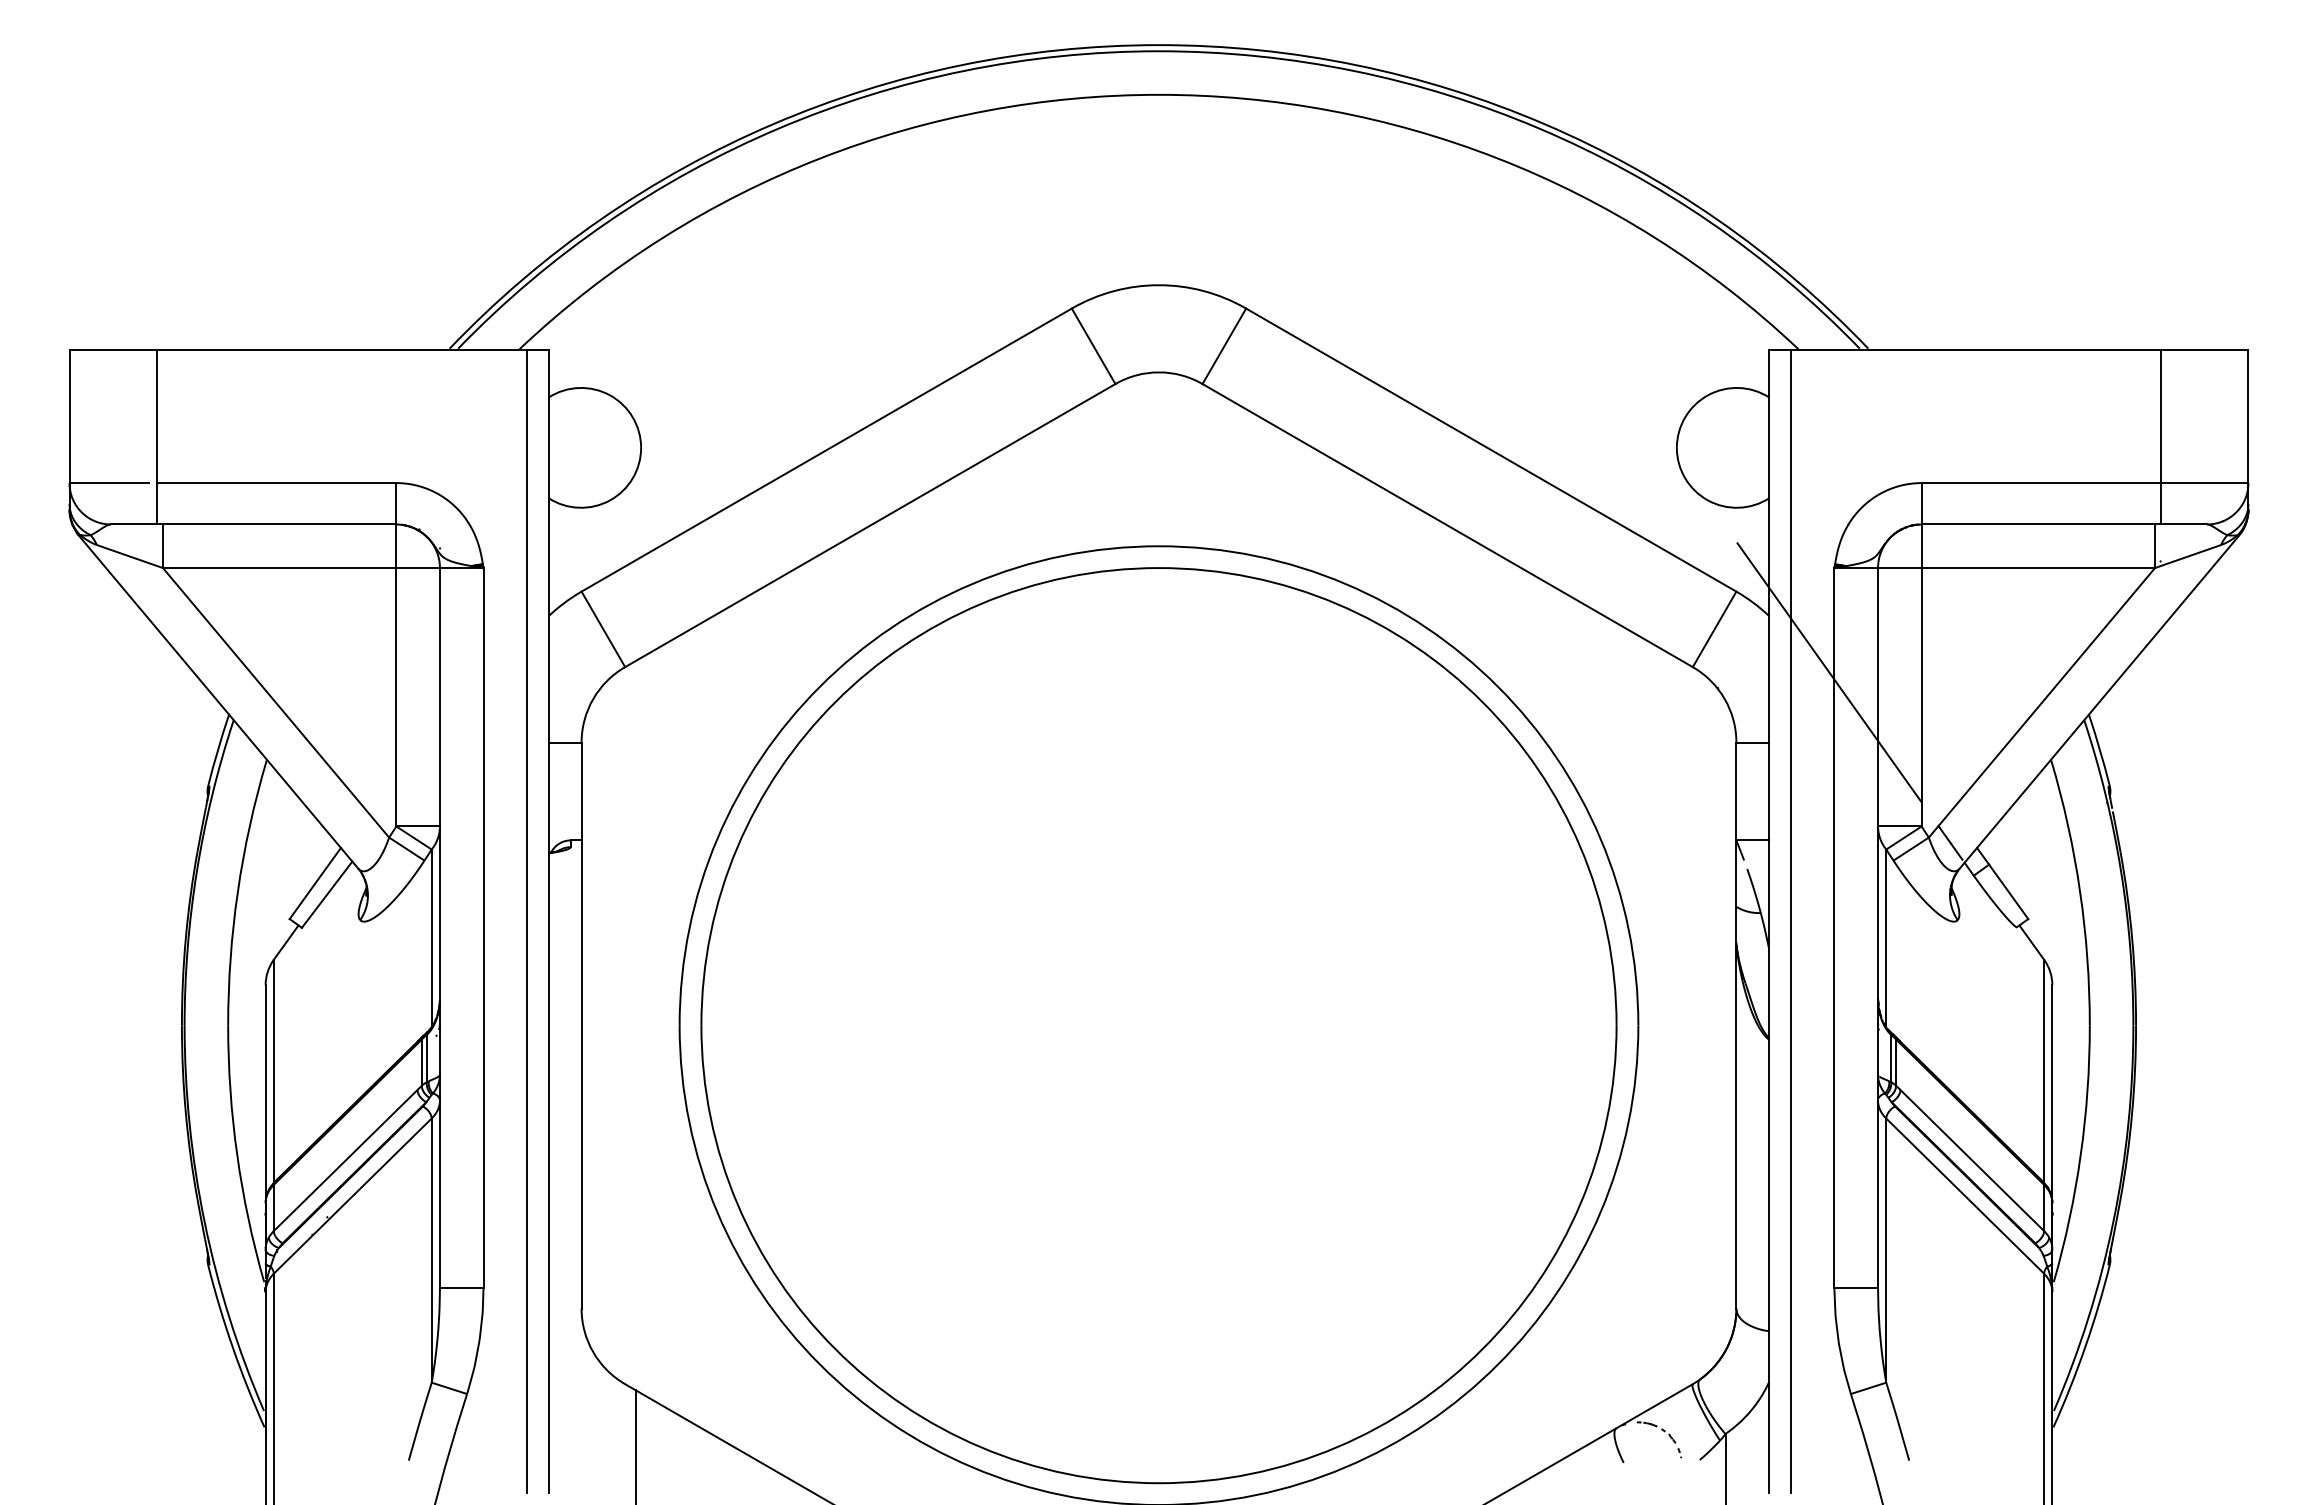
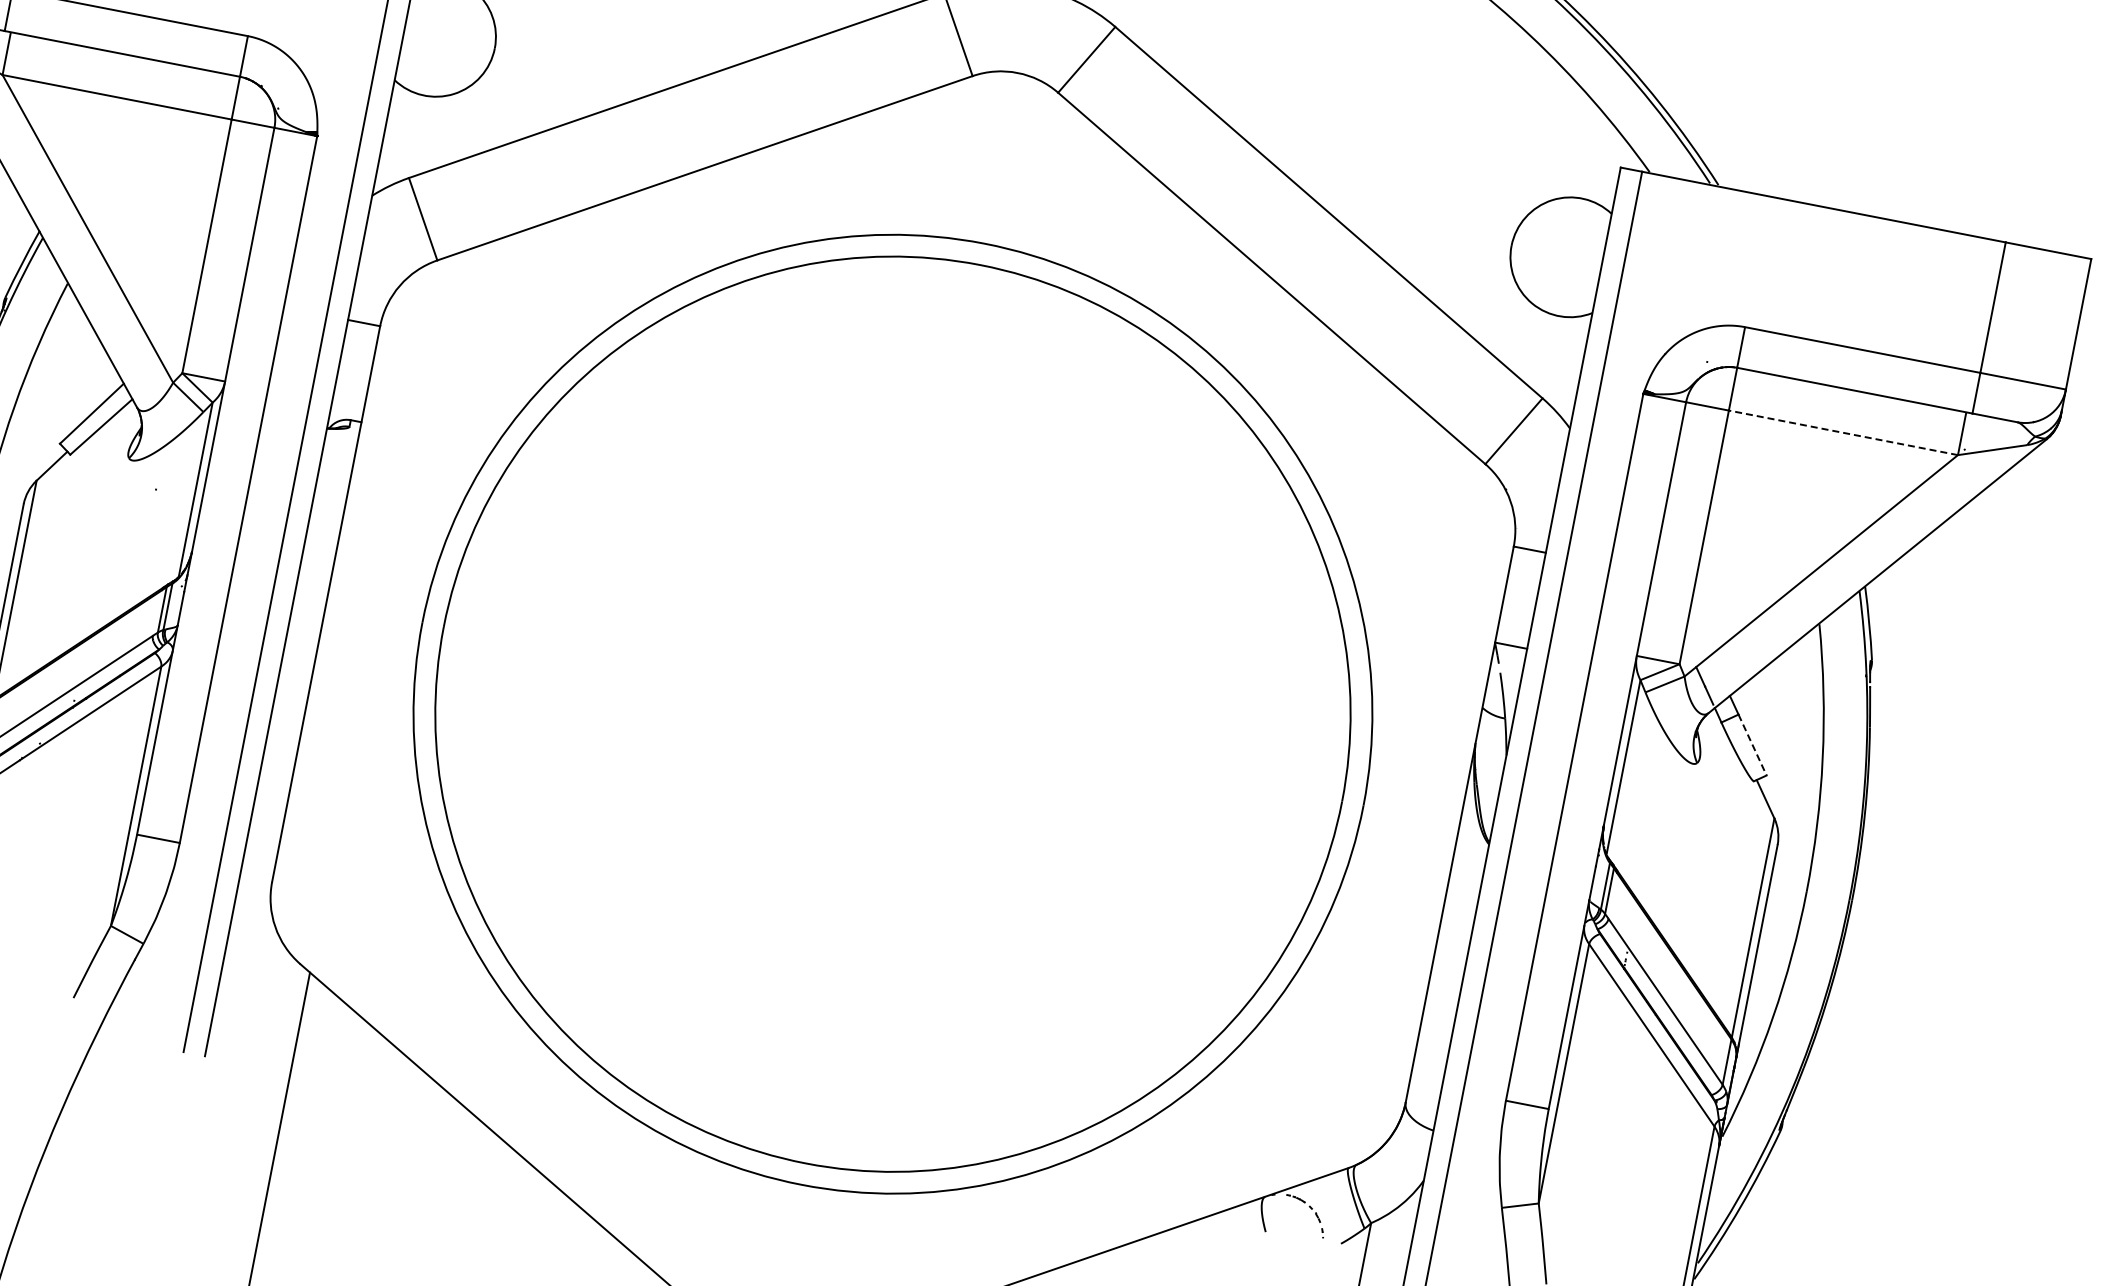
line: (2038, 568) -> (1843, 433), solid -> dashed
line: (1829, 672) -> (1618, 495), removed
line: (2008, 891) -> (1752, 744), solid -> dashed

